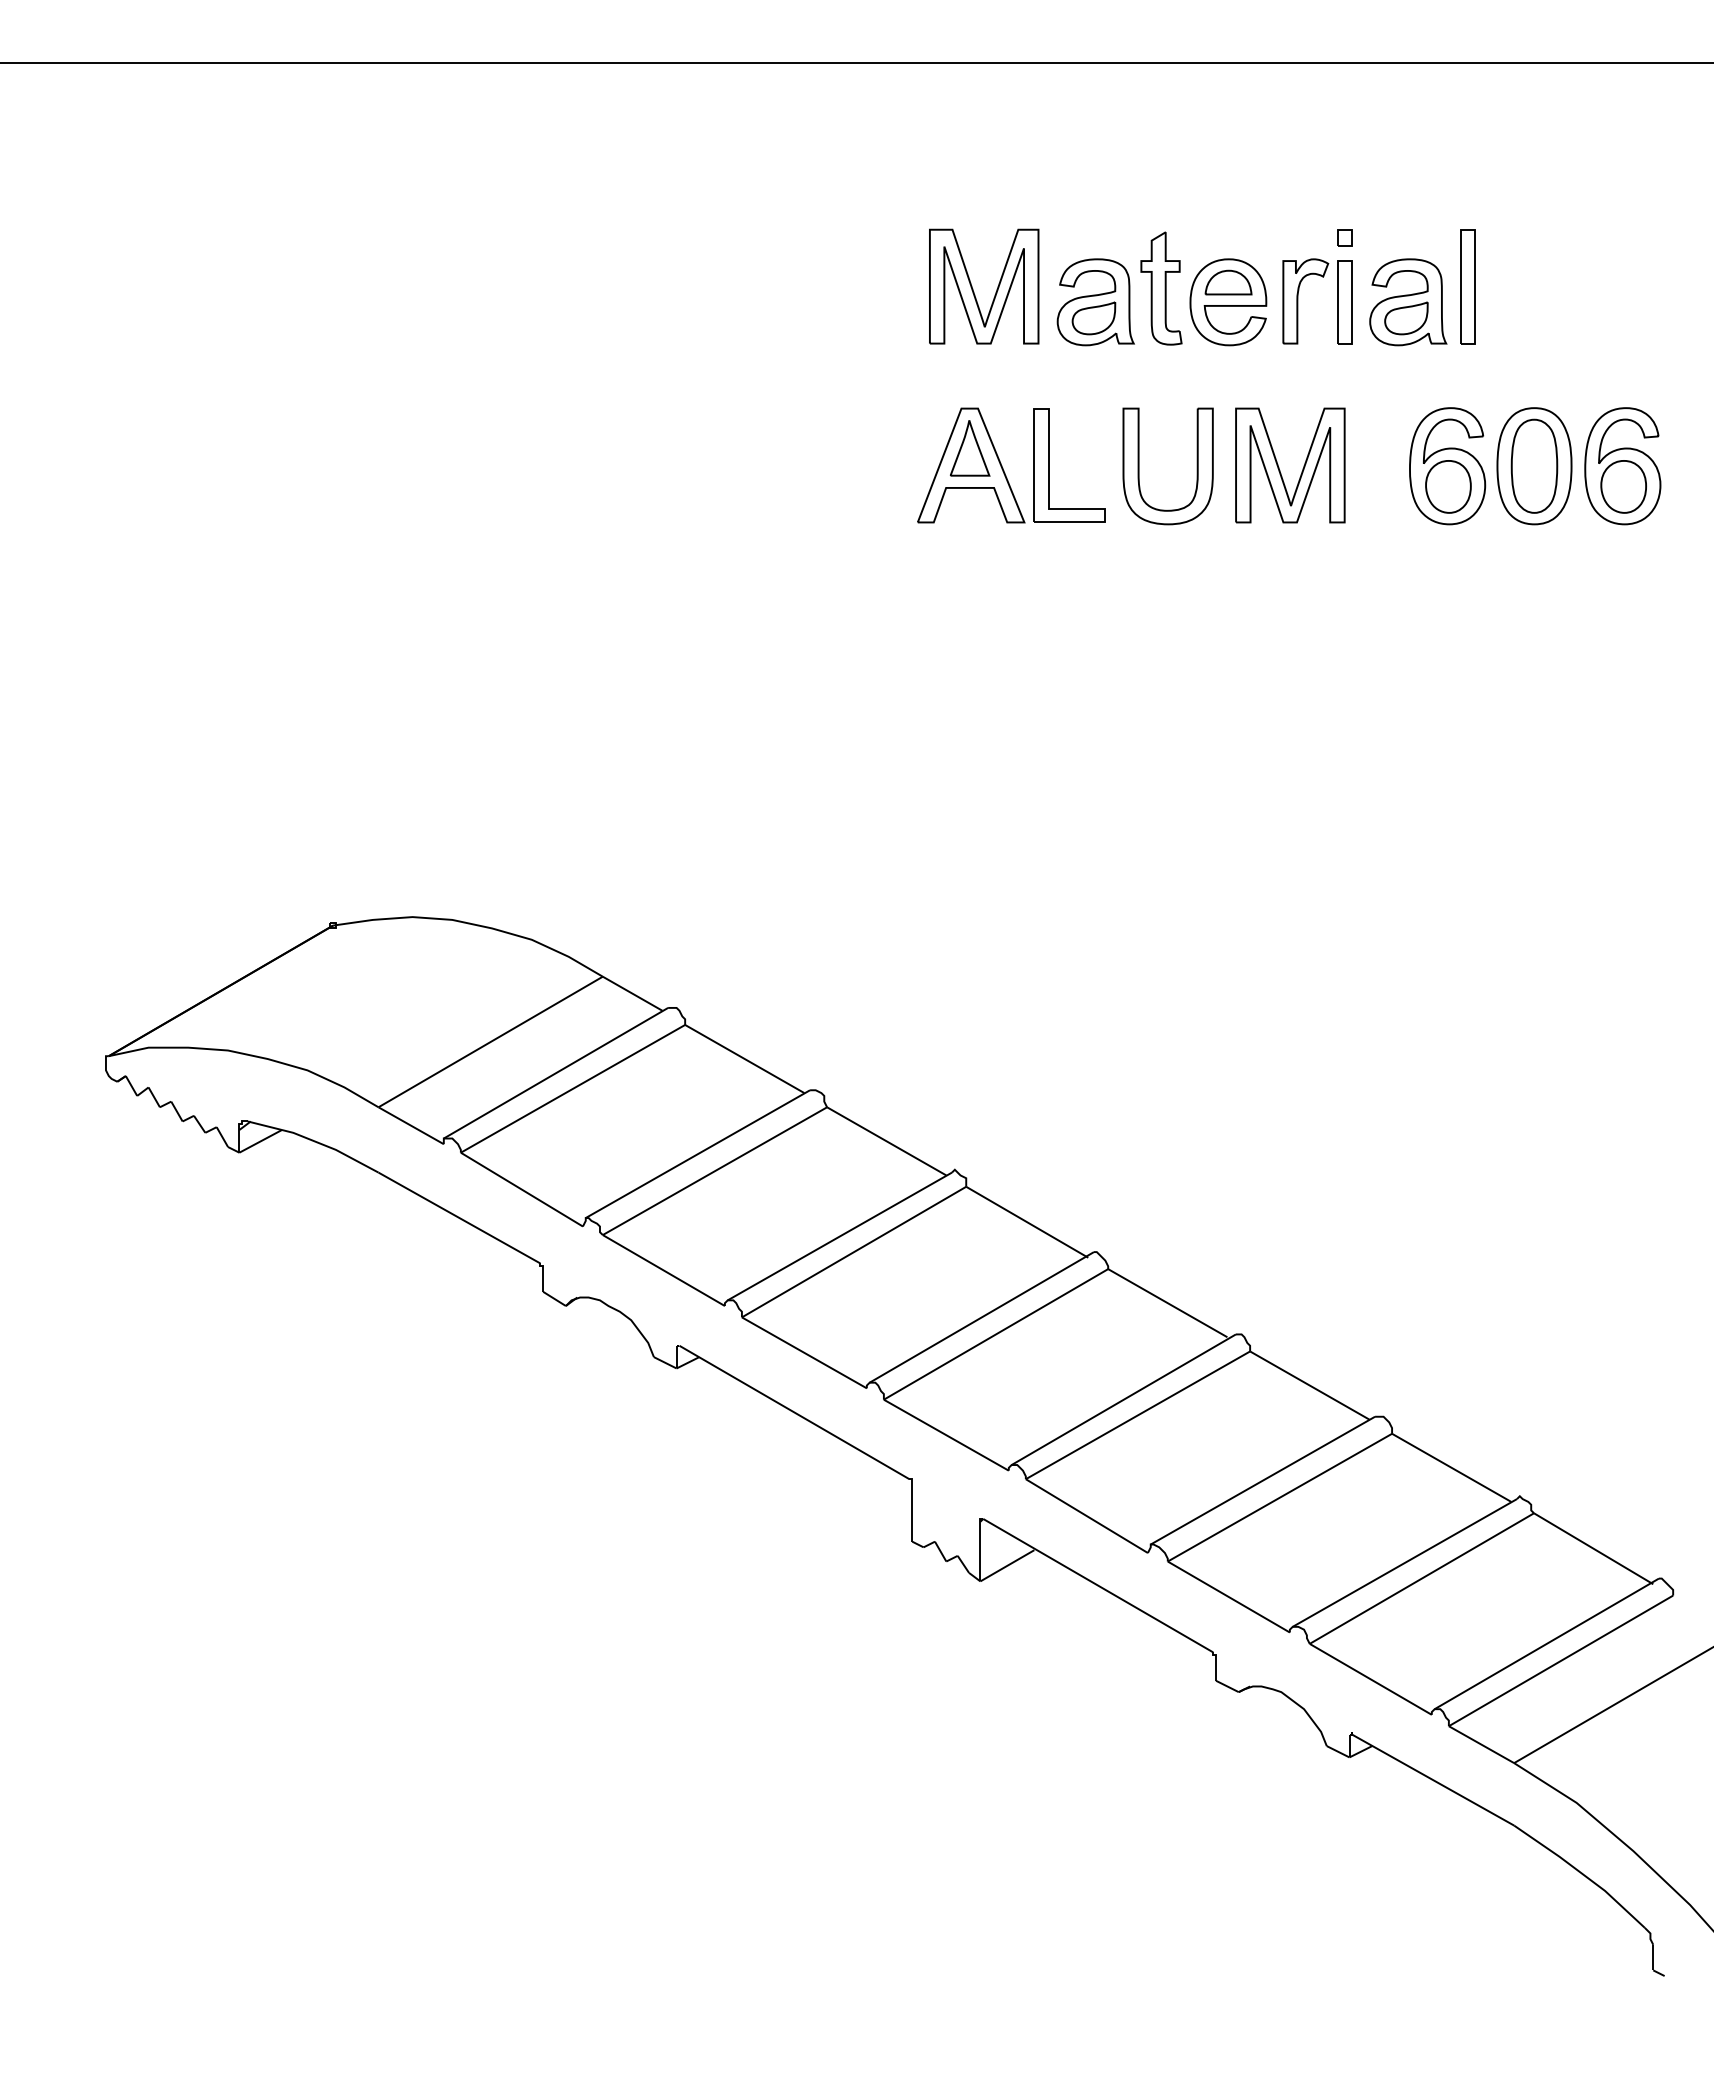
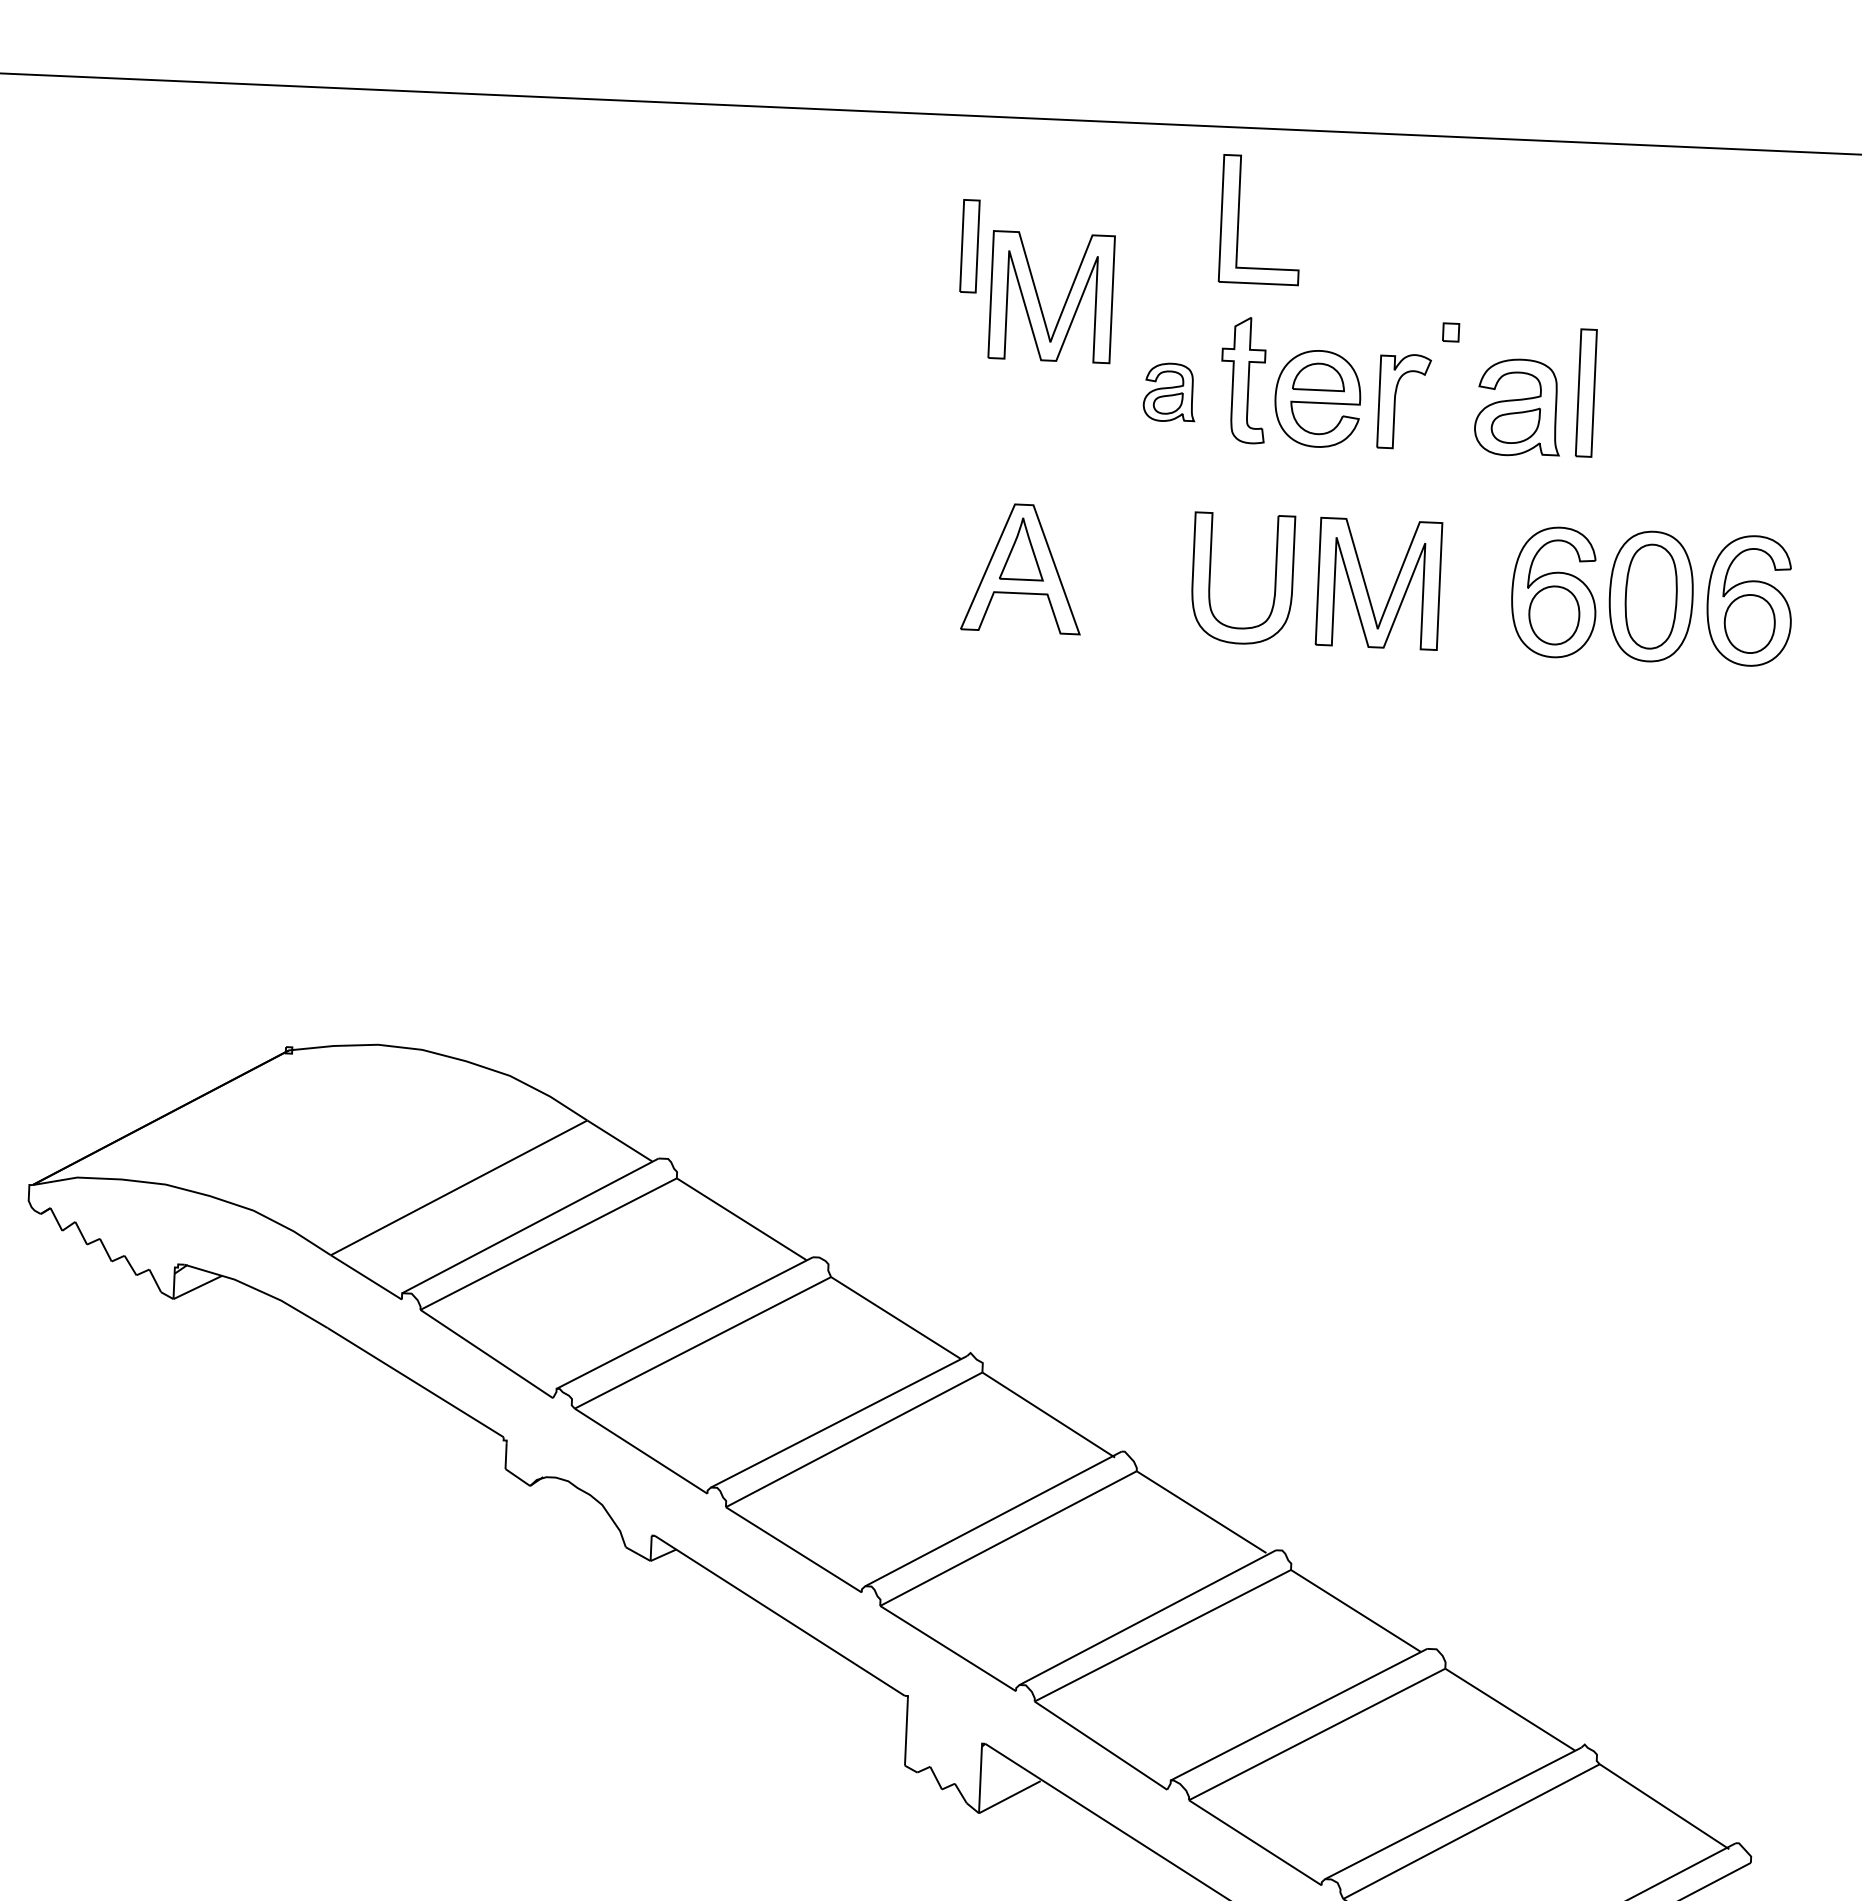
part: (973, 288) -> (1039, 298), moved
part: (1095, 302) -> (1169, 392), size x0.6
part: (1344, 302) -> (969, 246), moved
part: (1049, 465) -> (1238, 219), moved

